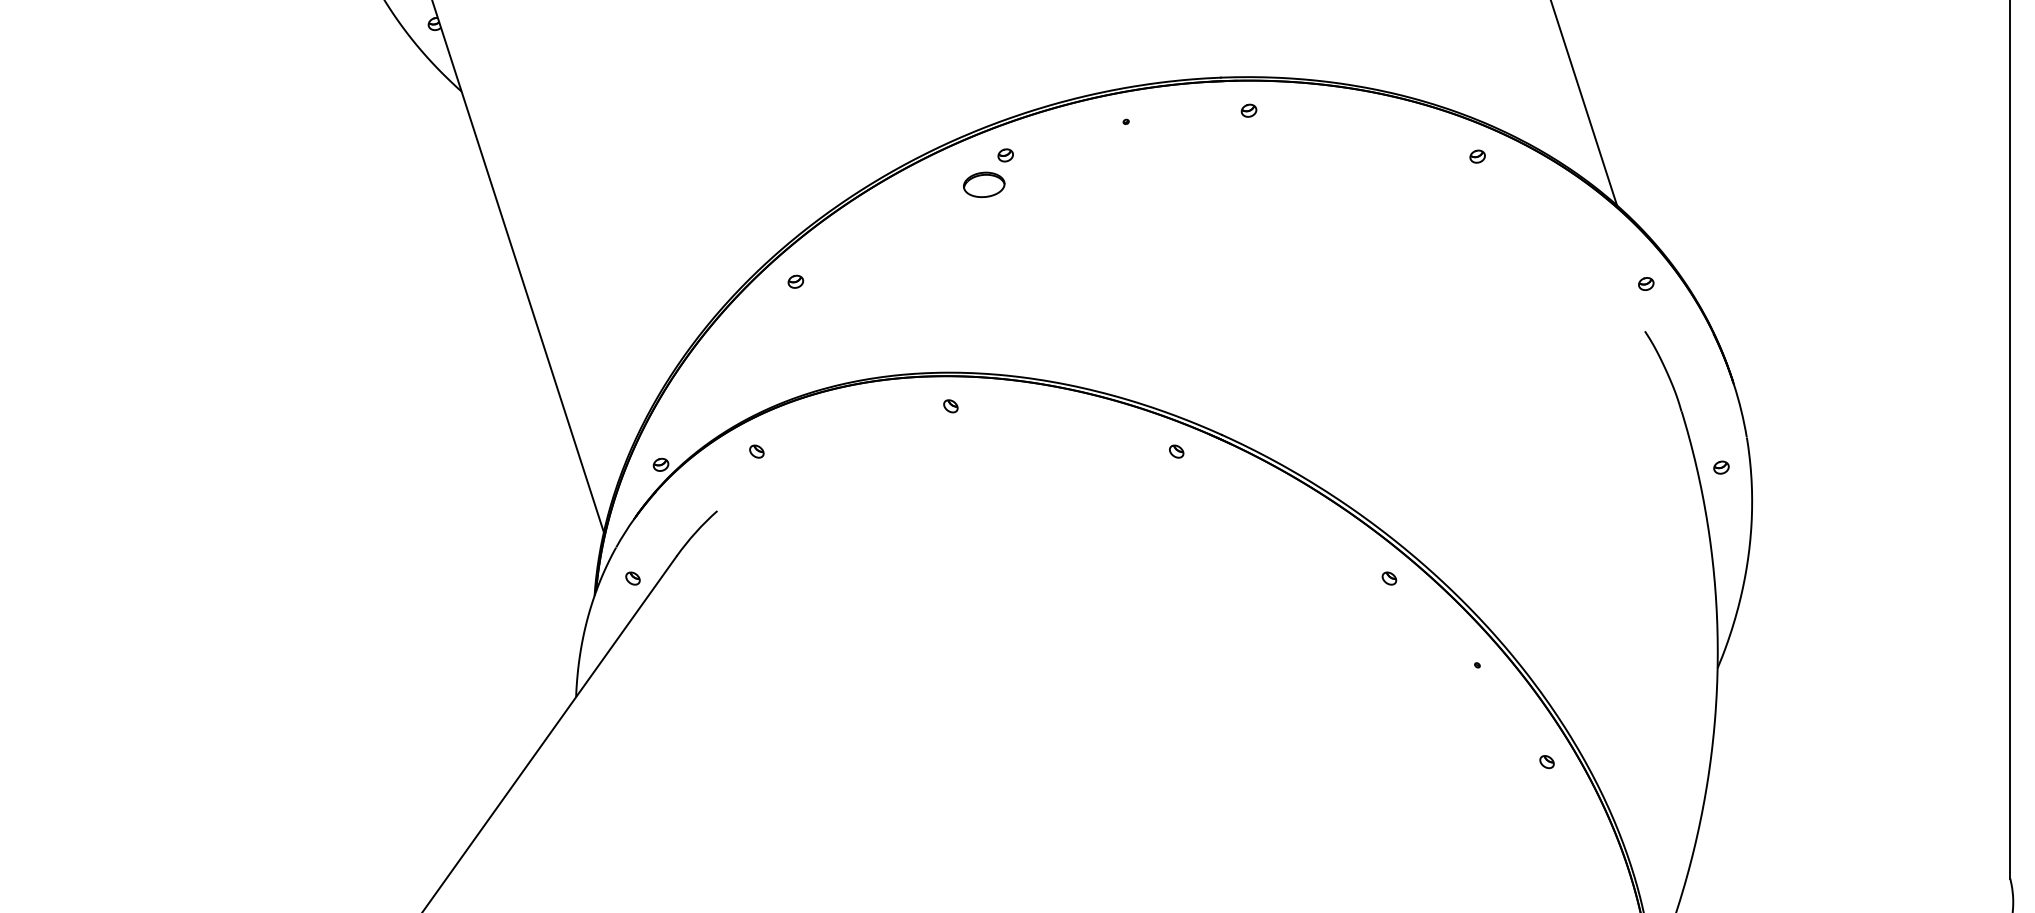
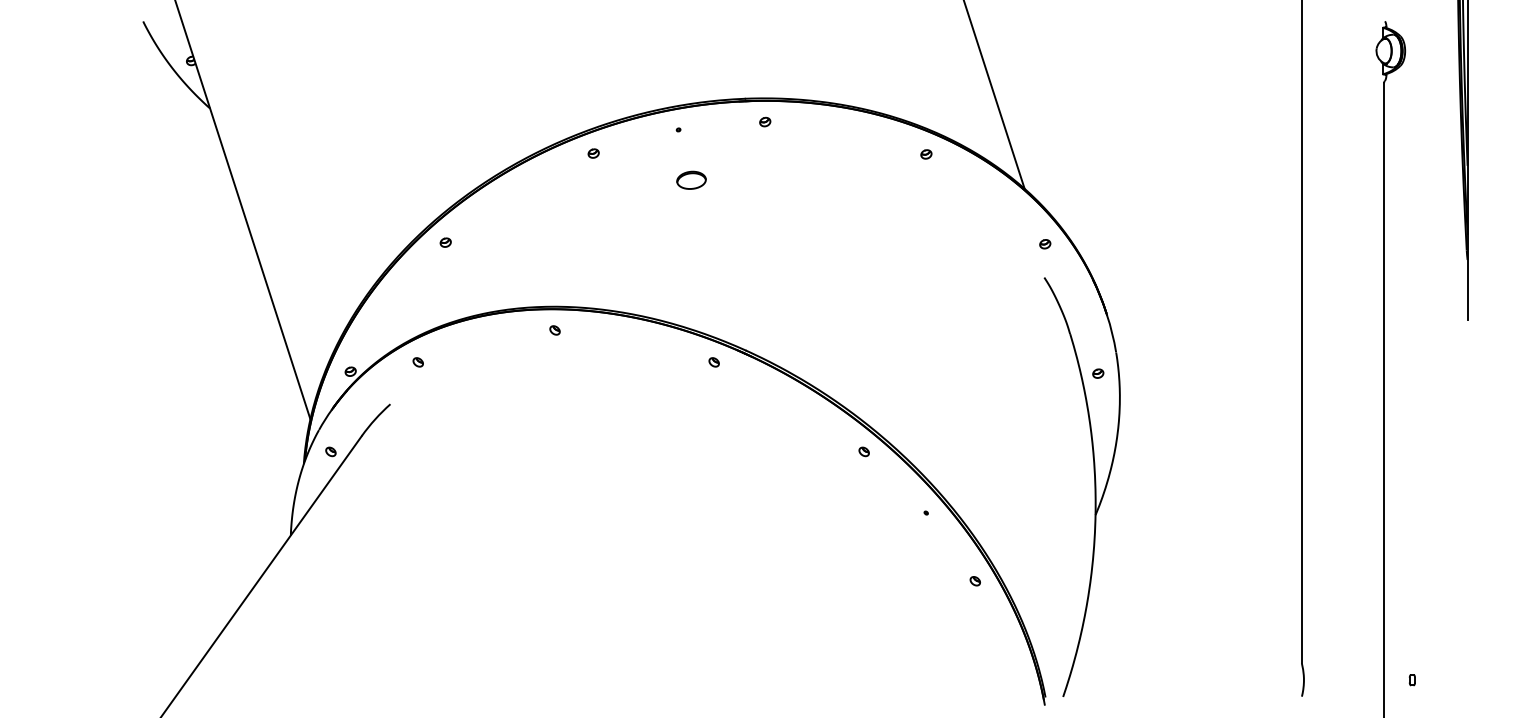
part: (984, 183) -> (691, 179), moved

